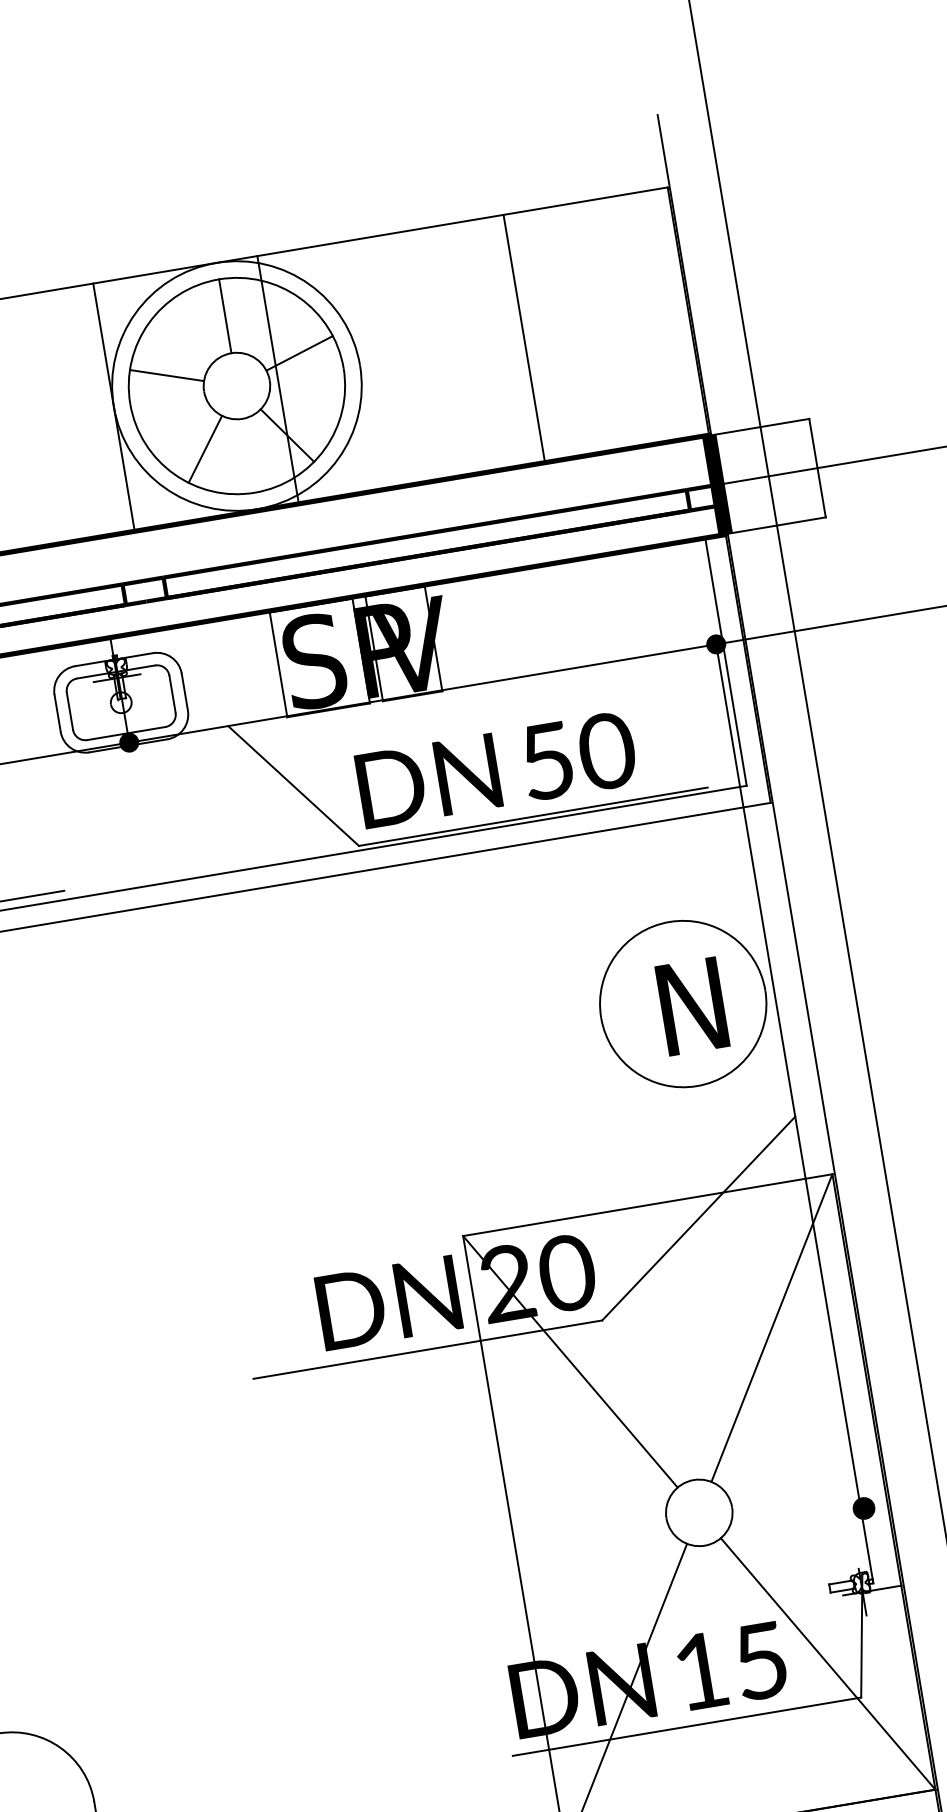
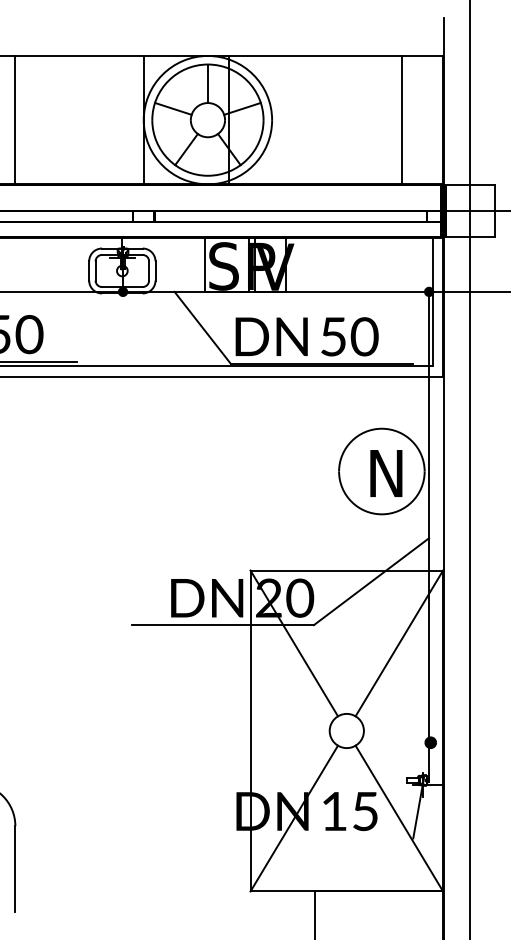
line: (523, 336) -> (401, 119), moved
line: (687, 1726) -> (322, 838), removed

